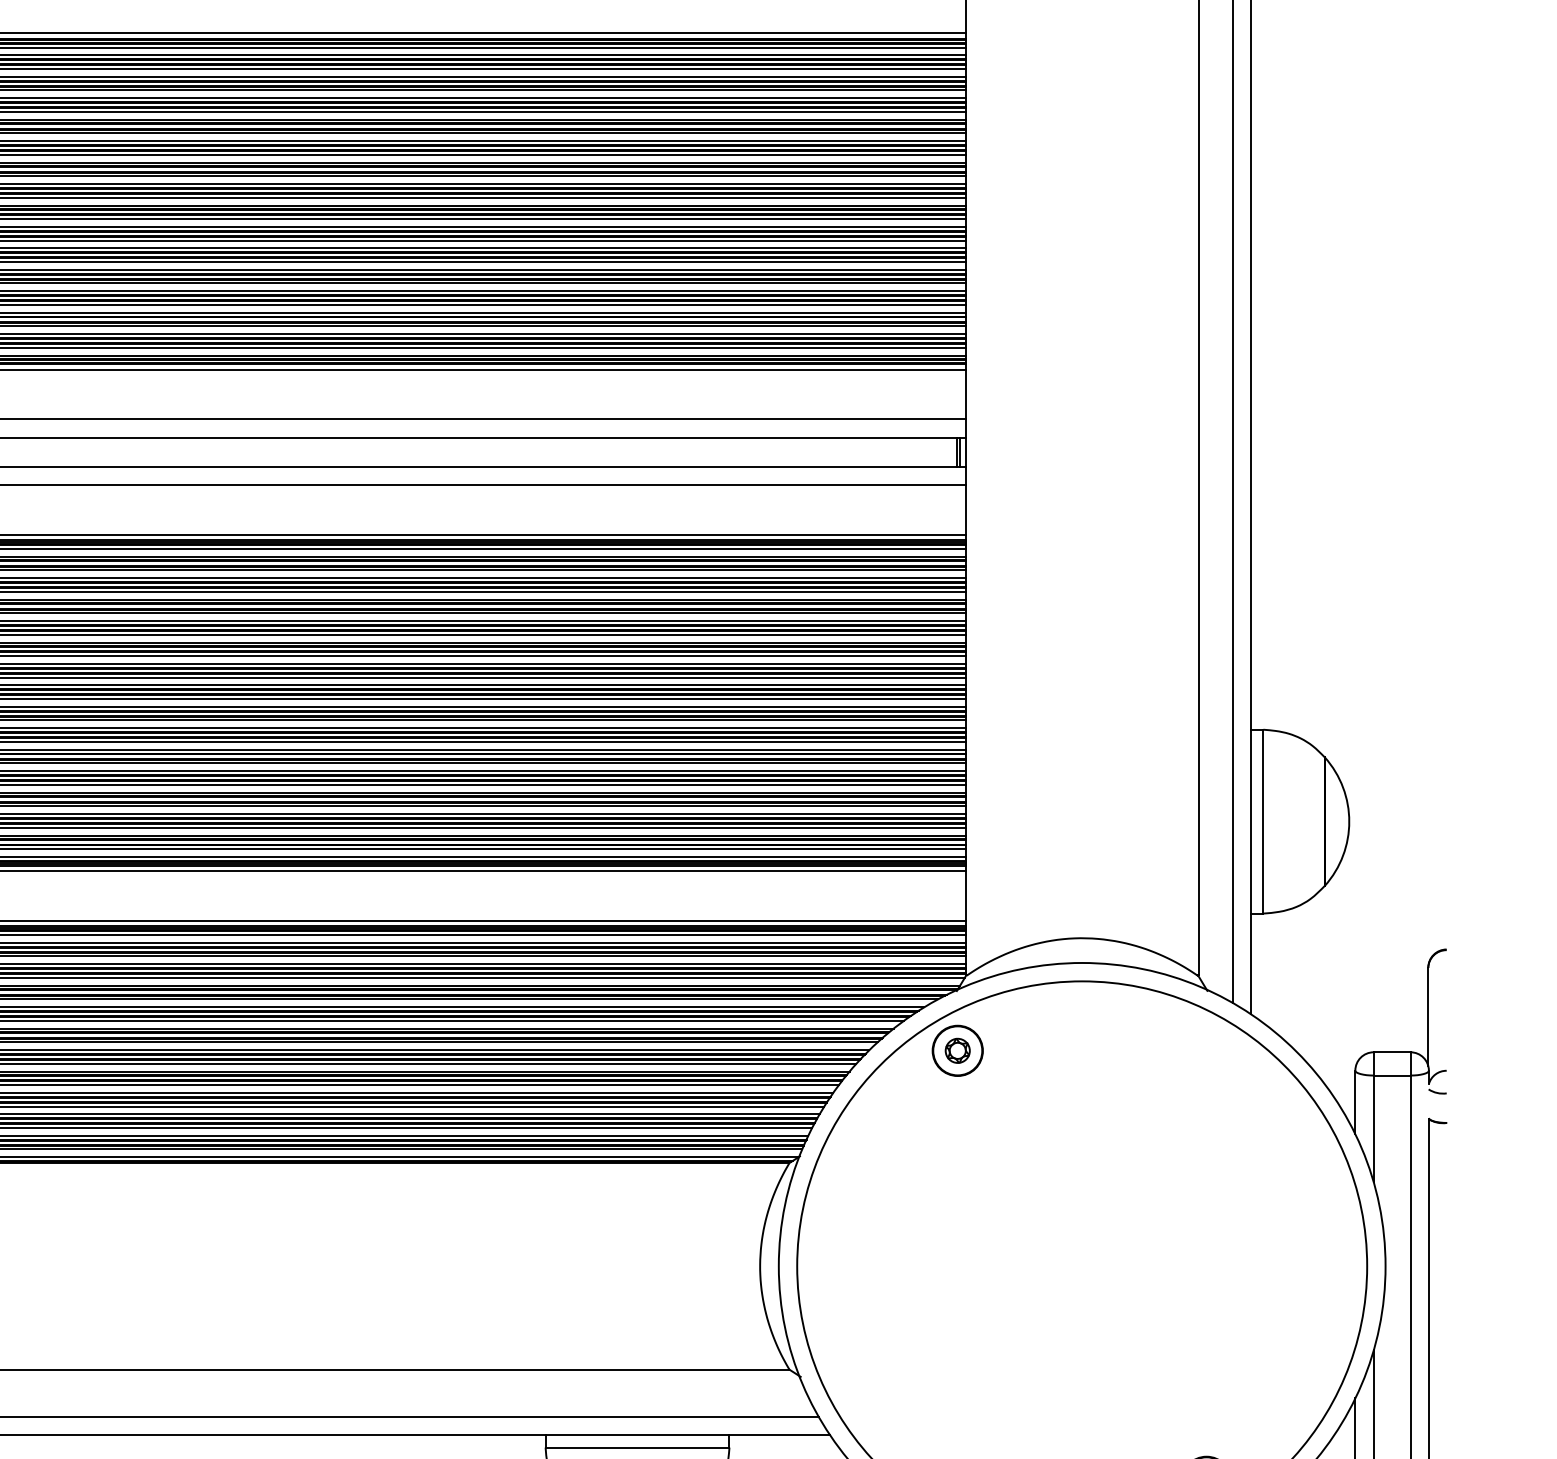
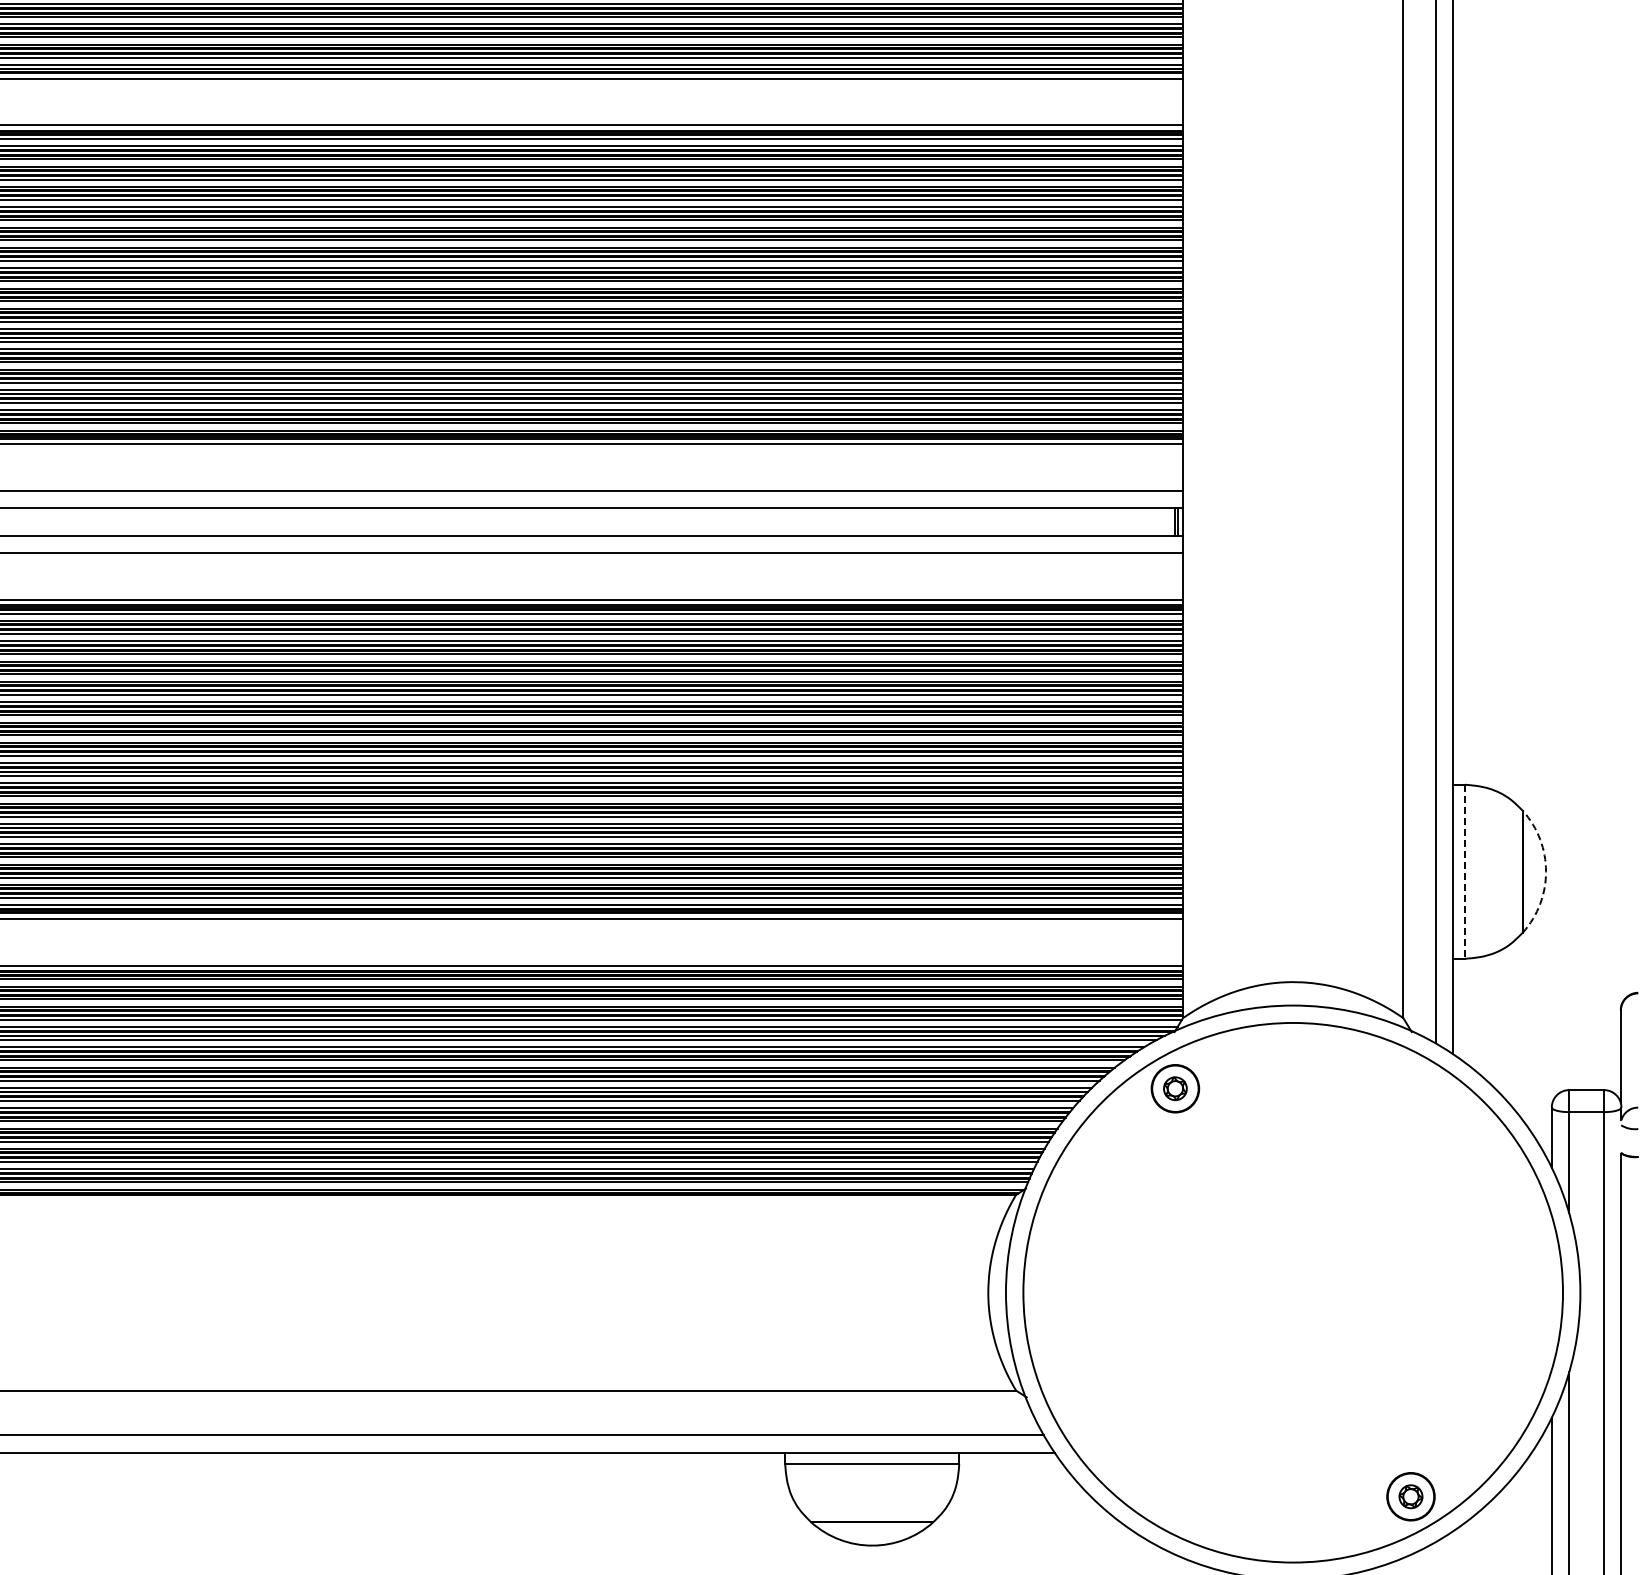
arc: (1349, 821) -> (1546, 871), solid -> dashed
line: (1263, 822) -> (1464, 872), solid -> dashed

